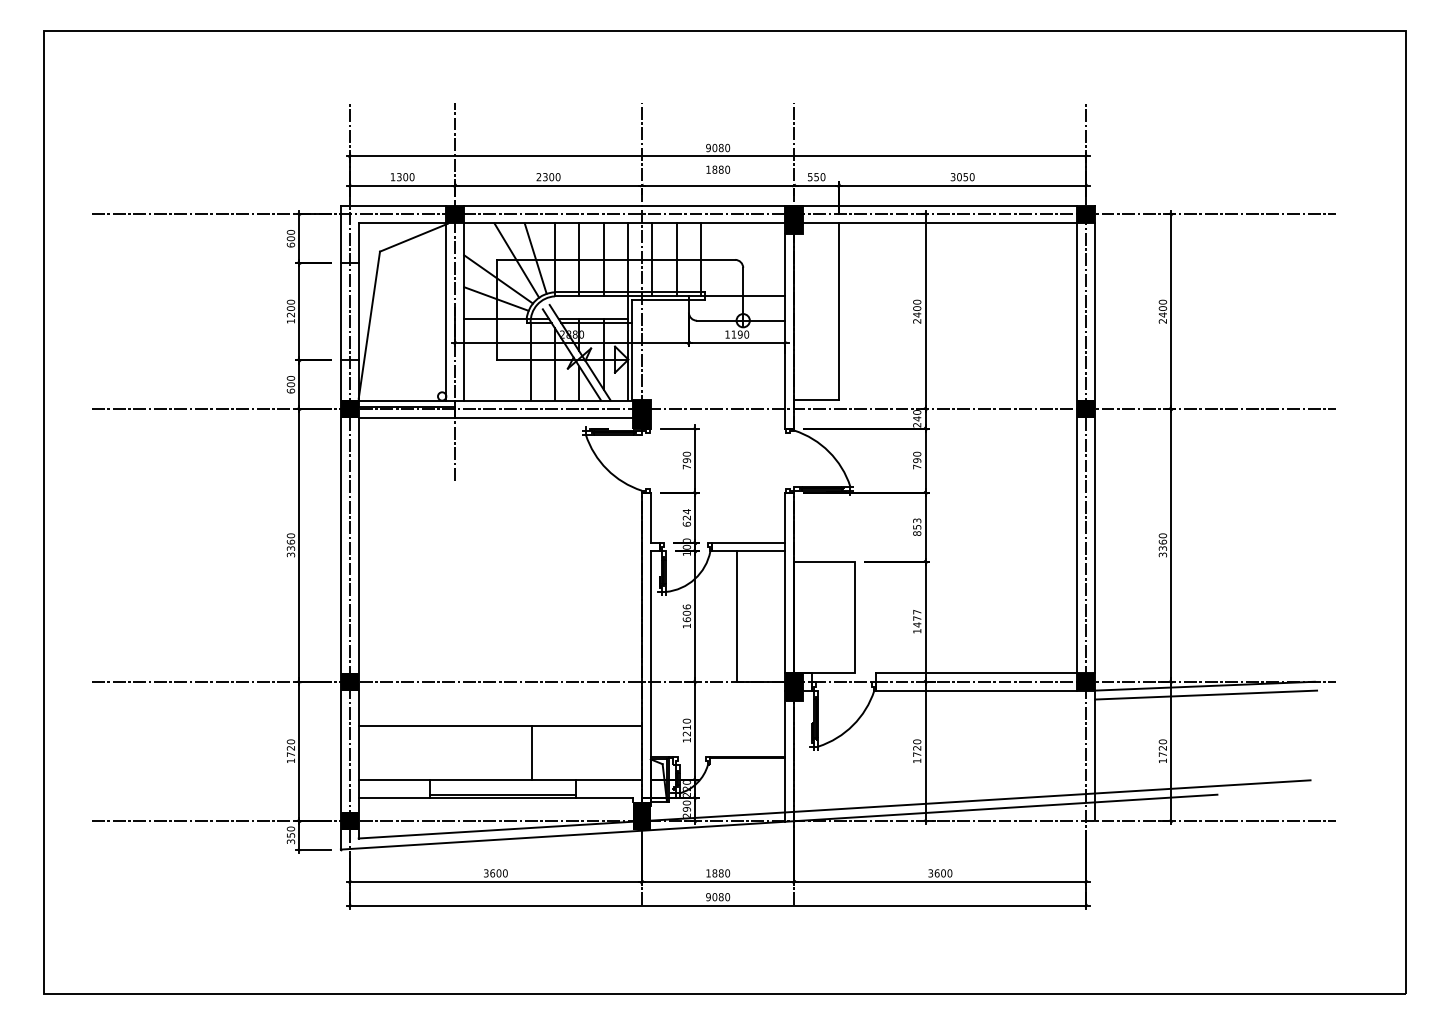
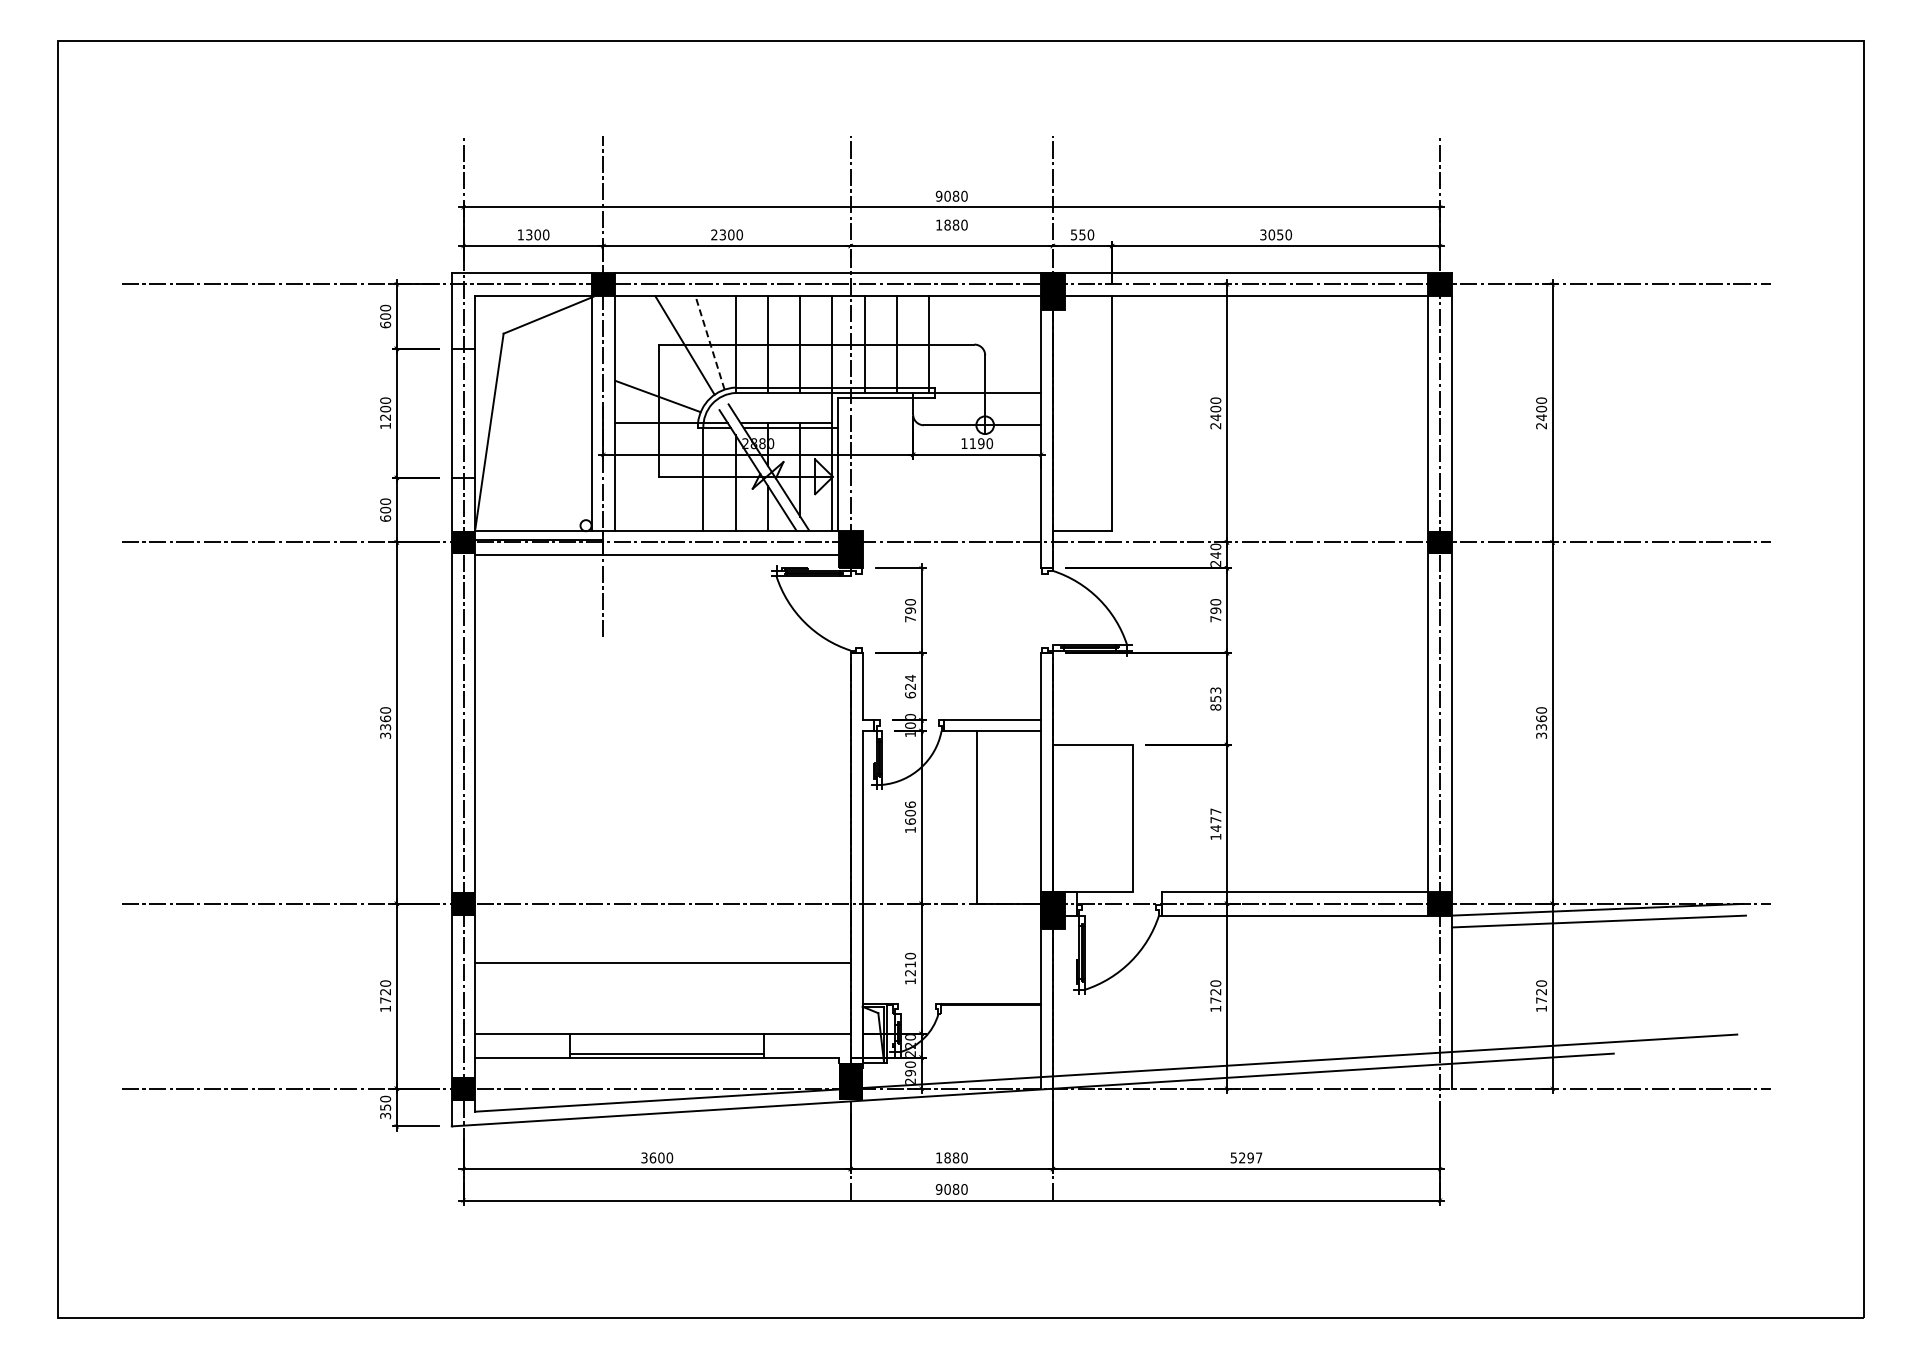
line: (536, 258) -> (710, 342), solid -> dashed
line: (498, 279) -> (660, 370), removed
line: (531, 752) -> (704, 997), removed
text: (940, 873) -> (1246, 1157), 3600 -> 5297

